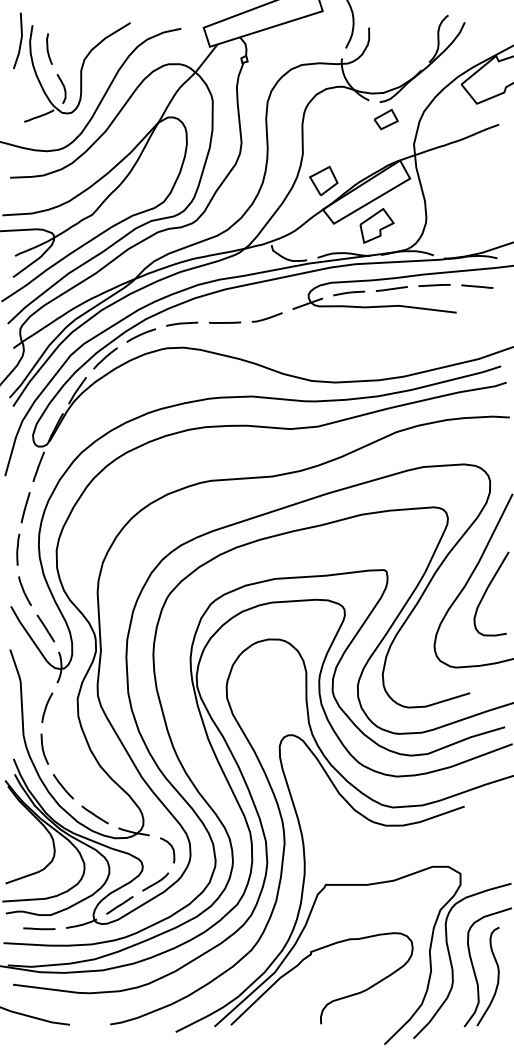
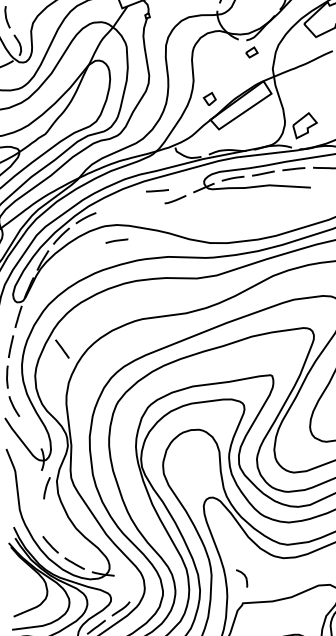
part: (386, 119) -> (251, 52), size x0.7
part: (323, 180) -> (209, 98), size x0.6
part: (376, 225) -> (304, 125), moved
line: (224, 322) -> (157, 190), moved
line: (182, 323) -> (117, 240), moved
line: (45, 628) -> (62, 349), moved
curve: (47, 706) -> (47, 487), moved
curve: (43, 748) -> (34, 518), removed
curve: (171, 848) -> (244, 577), moved

